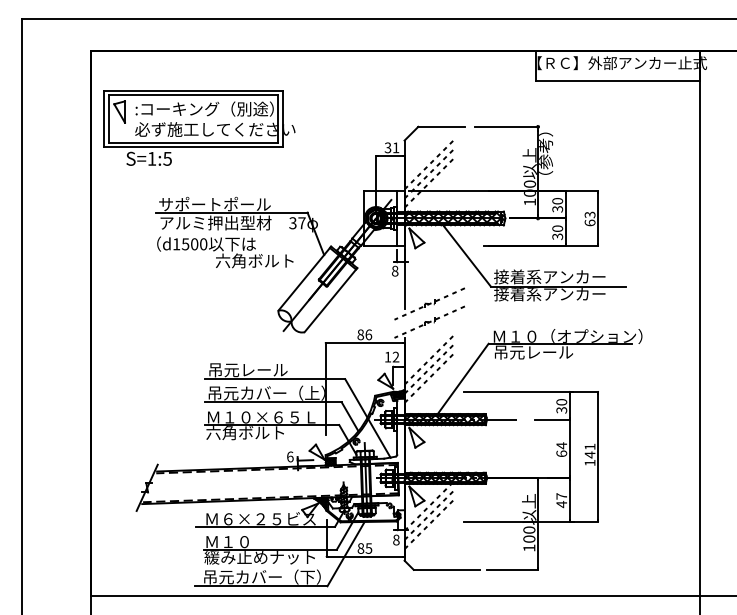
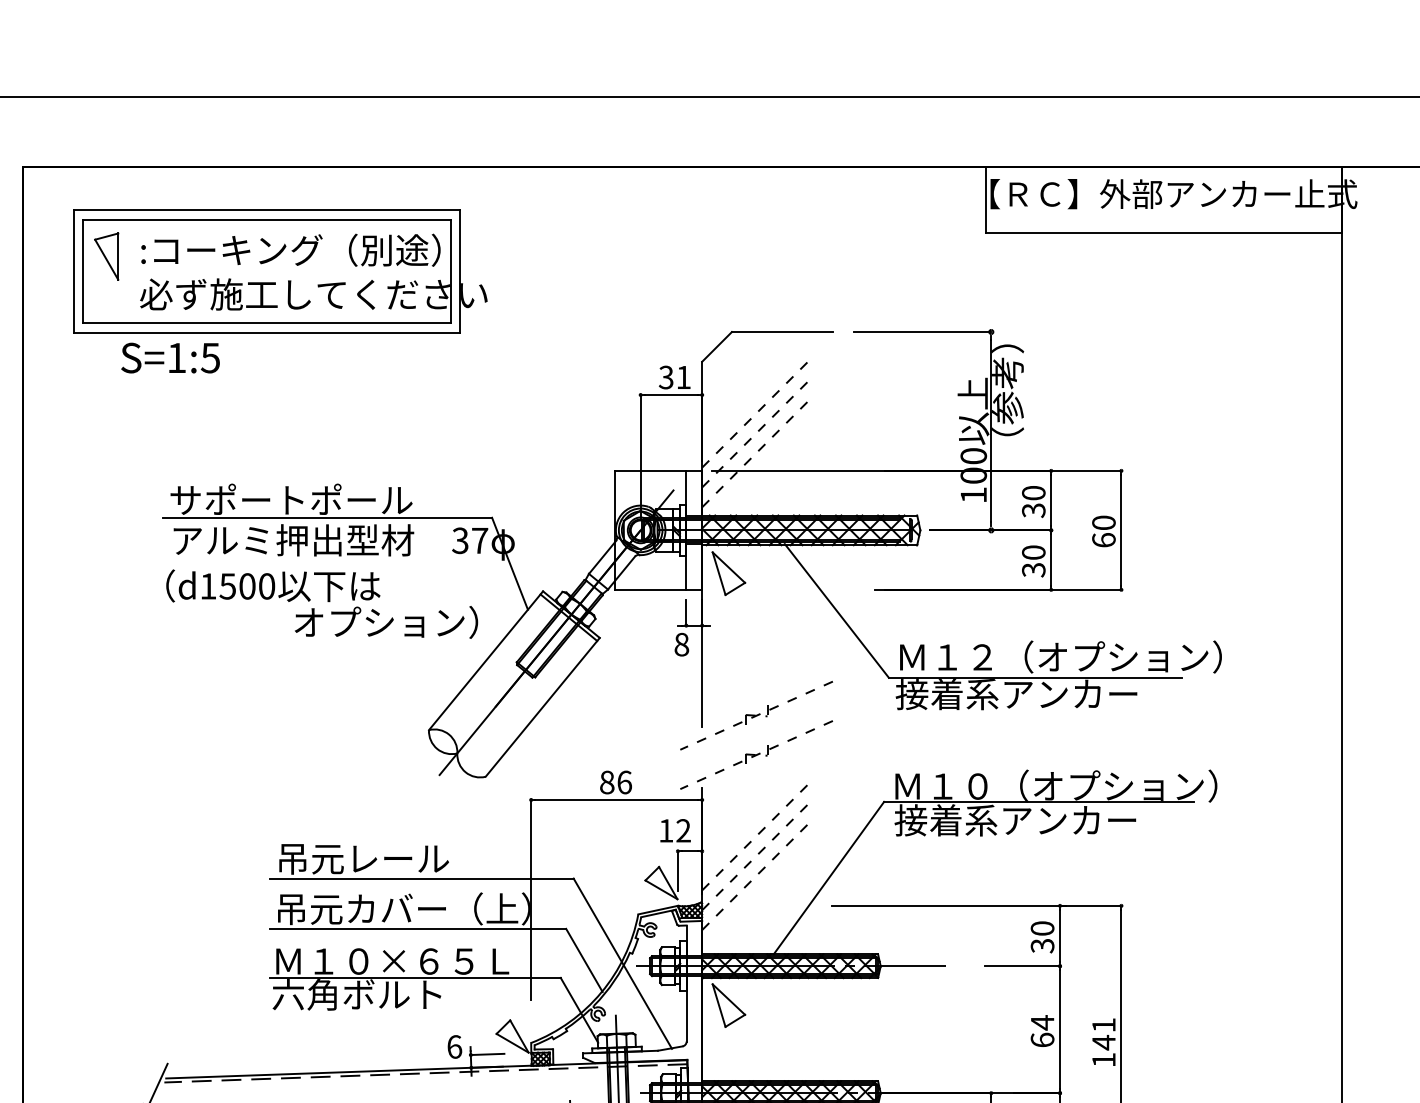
part: (199, 127) -> (279, 290), moved
text: (589, 214) -> (1102, 521), 63 -> 60
text: (258, 260) -> (385, 621), 六角ボルト -> オプション）
text: (569, 276) -> (1059, 656), 接着系アンカー -> Ｍ１２（オプション）
text: (548, 352) -> (1013, 820), 吊元レール -> 接着系アンカー

